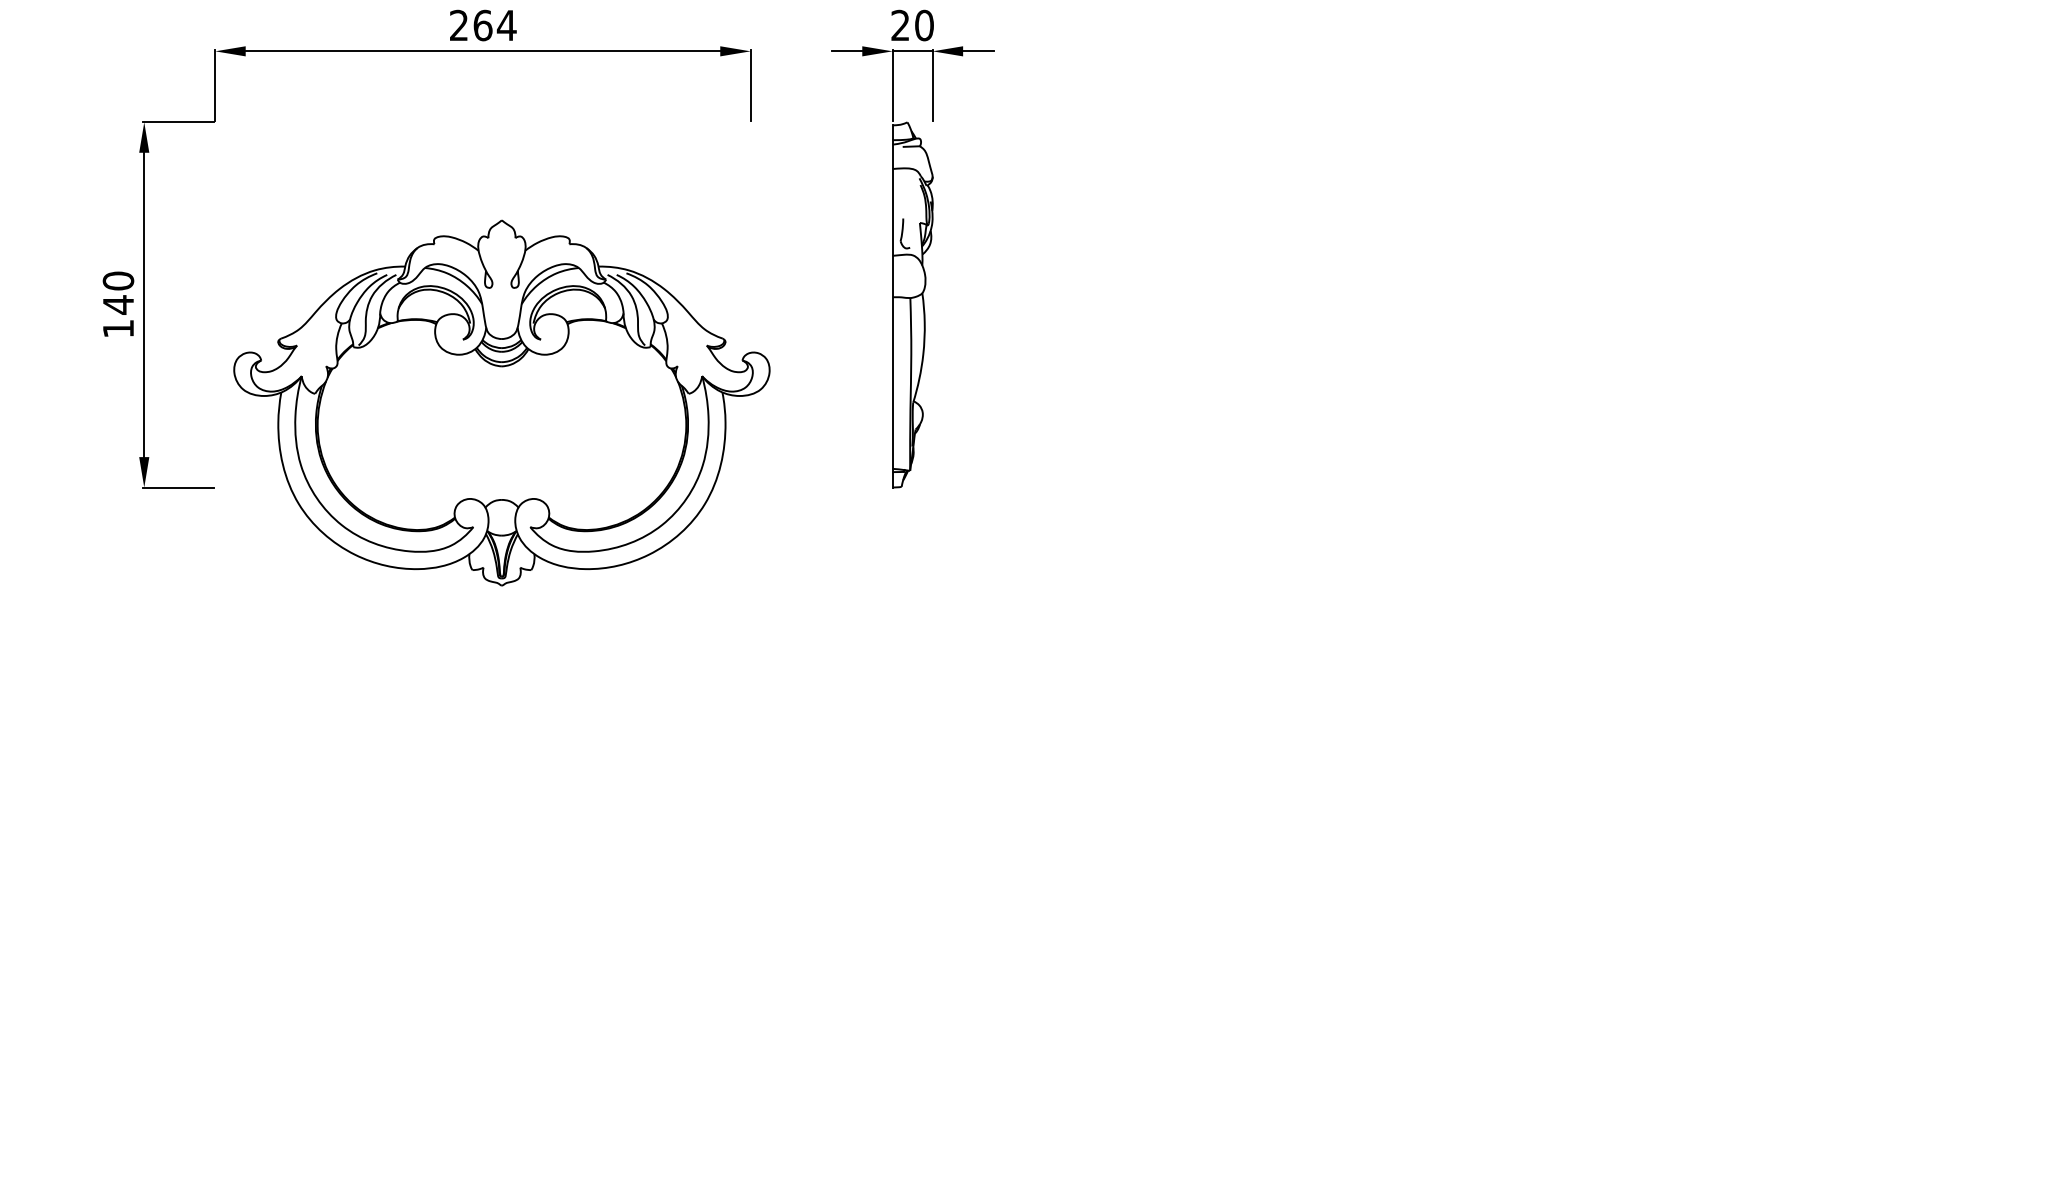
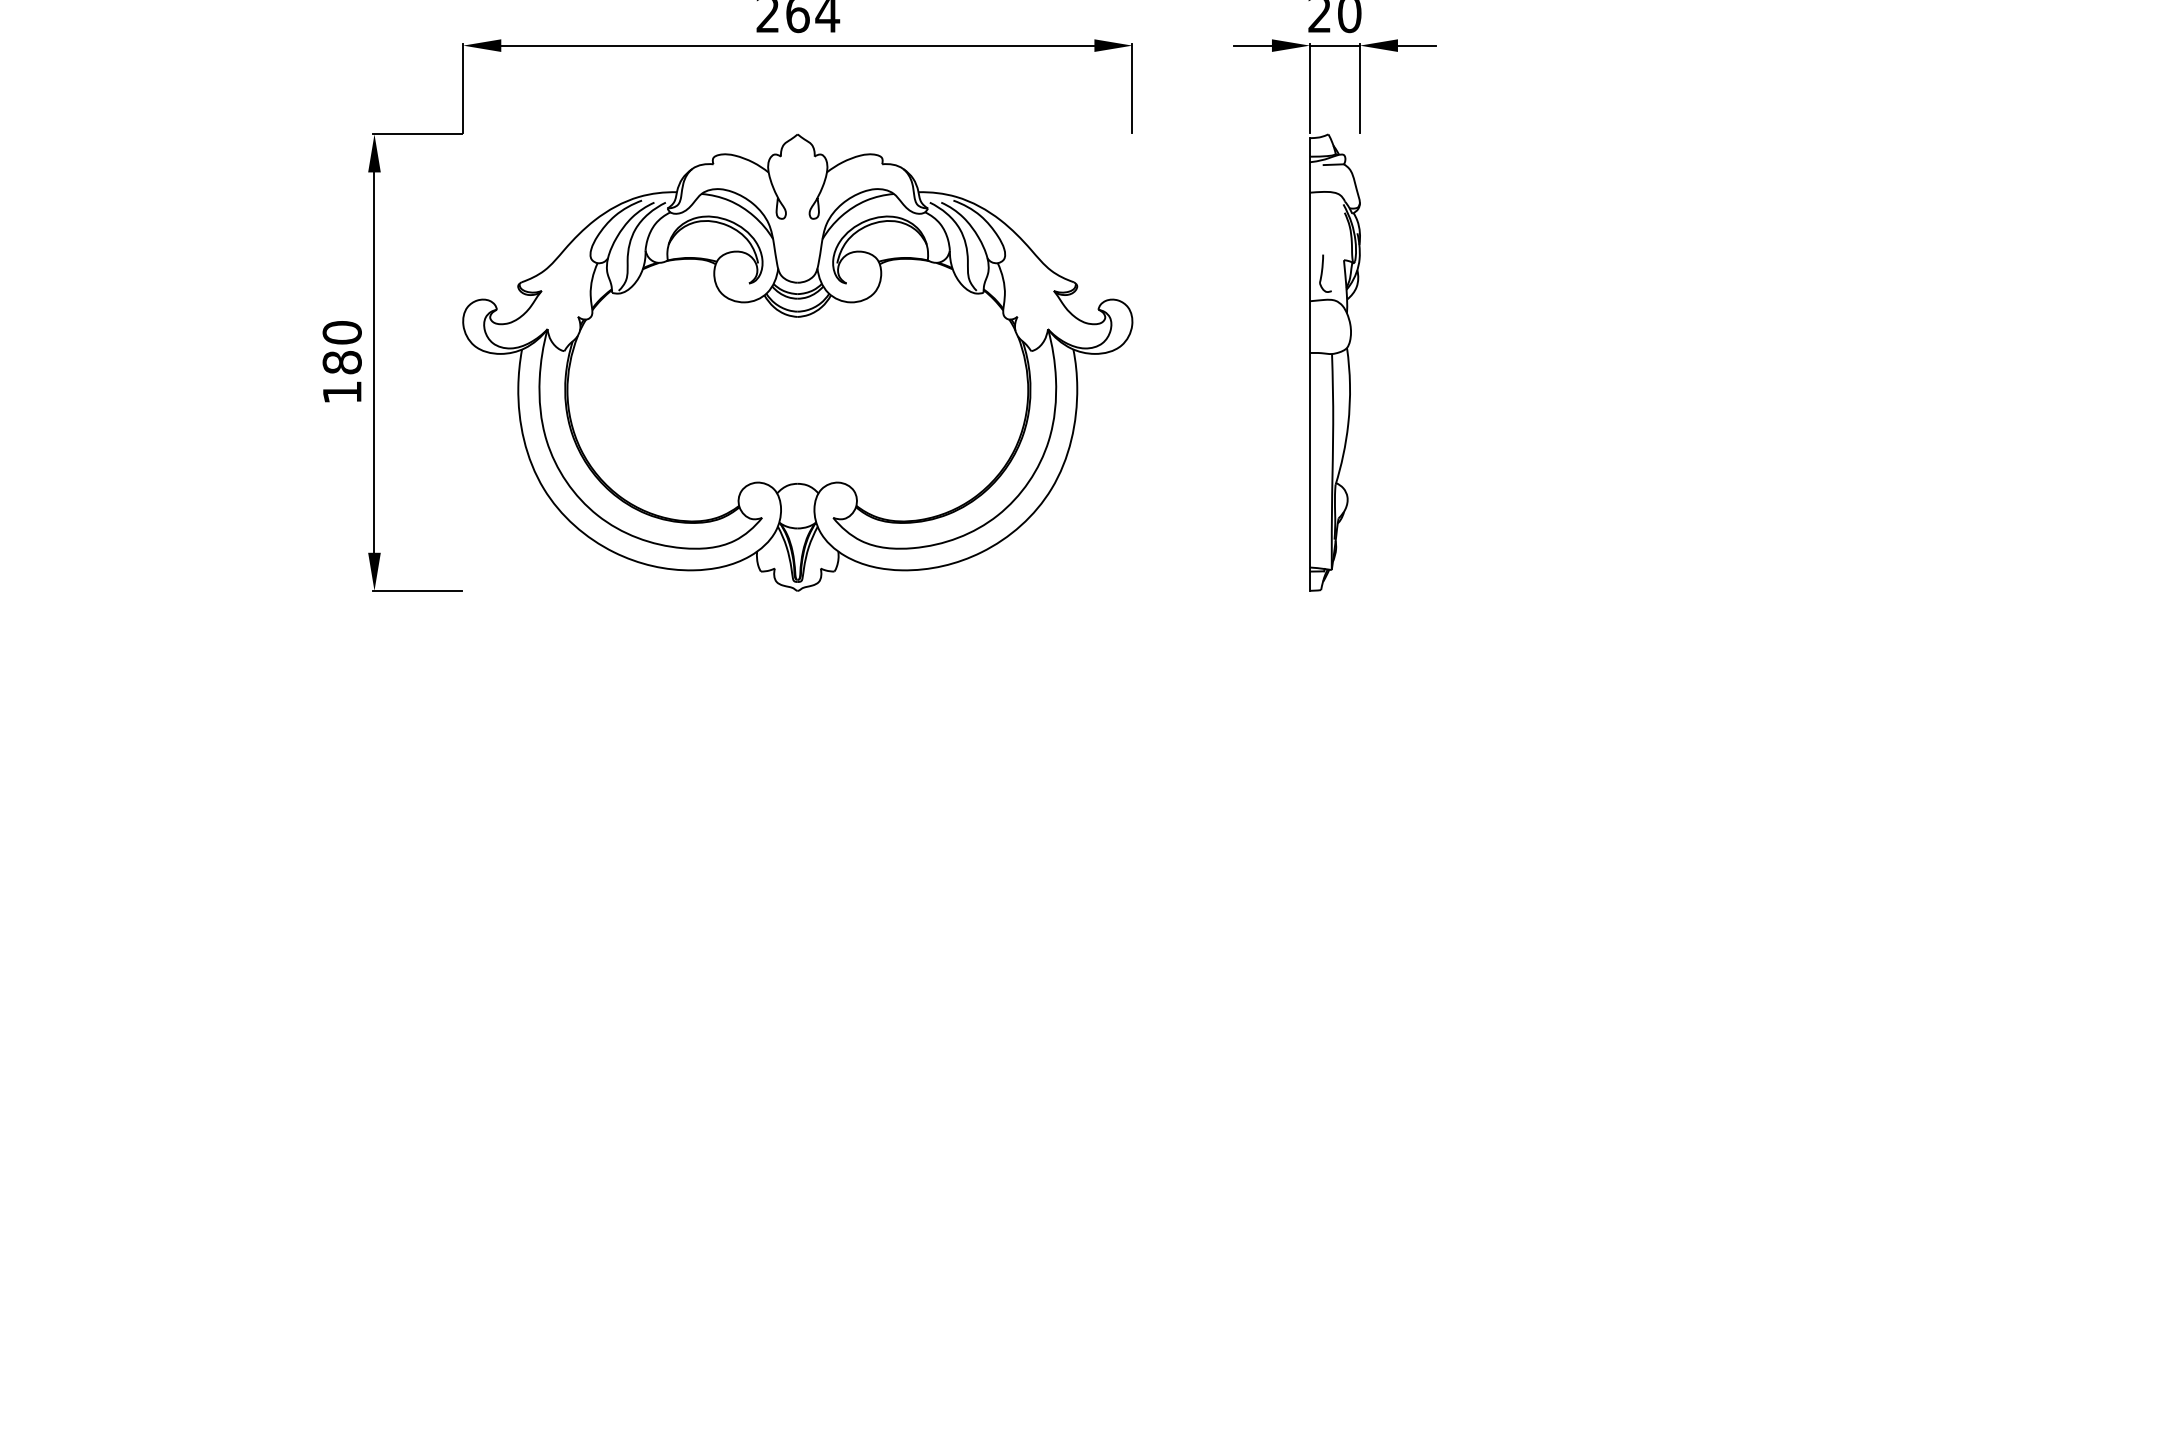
text: (118, 304) -> (342, 362), 140 -> 180
part: (501, 402) -> (797, 362), moved

